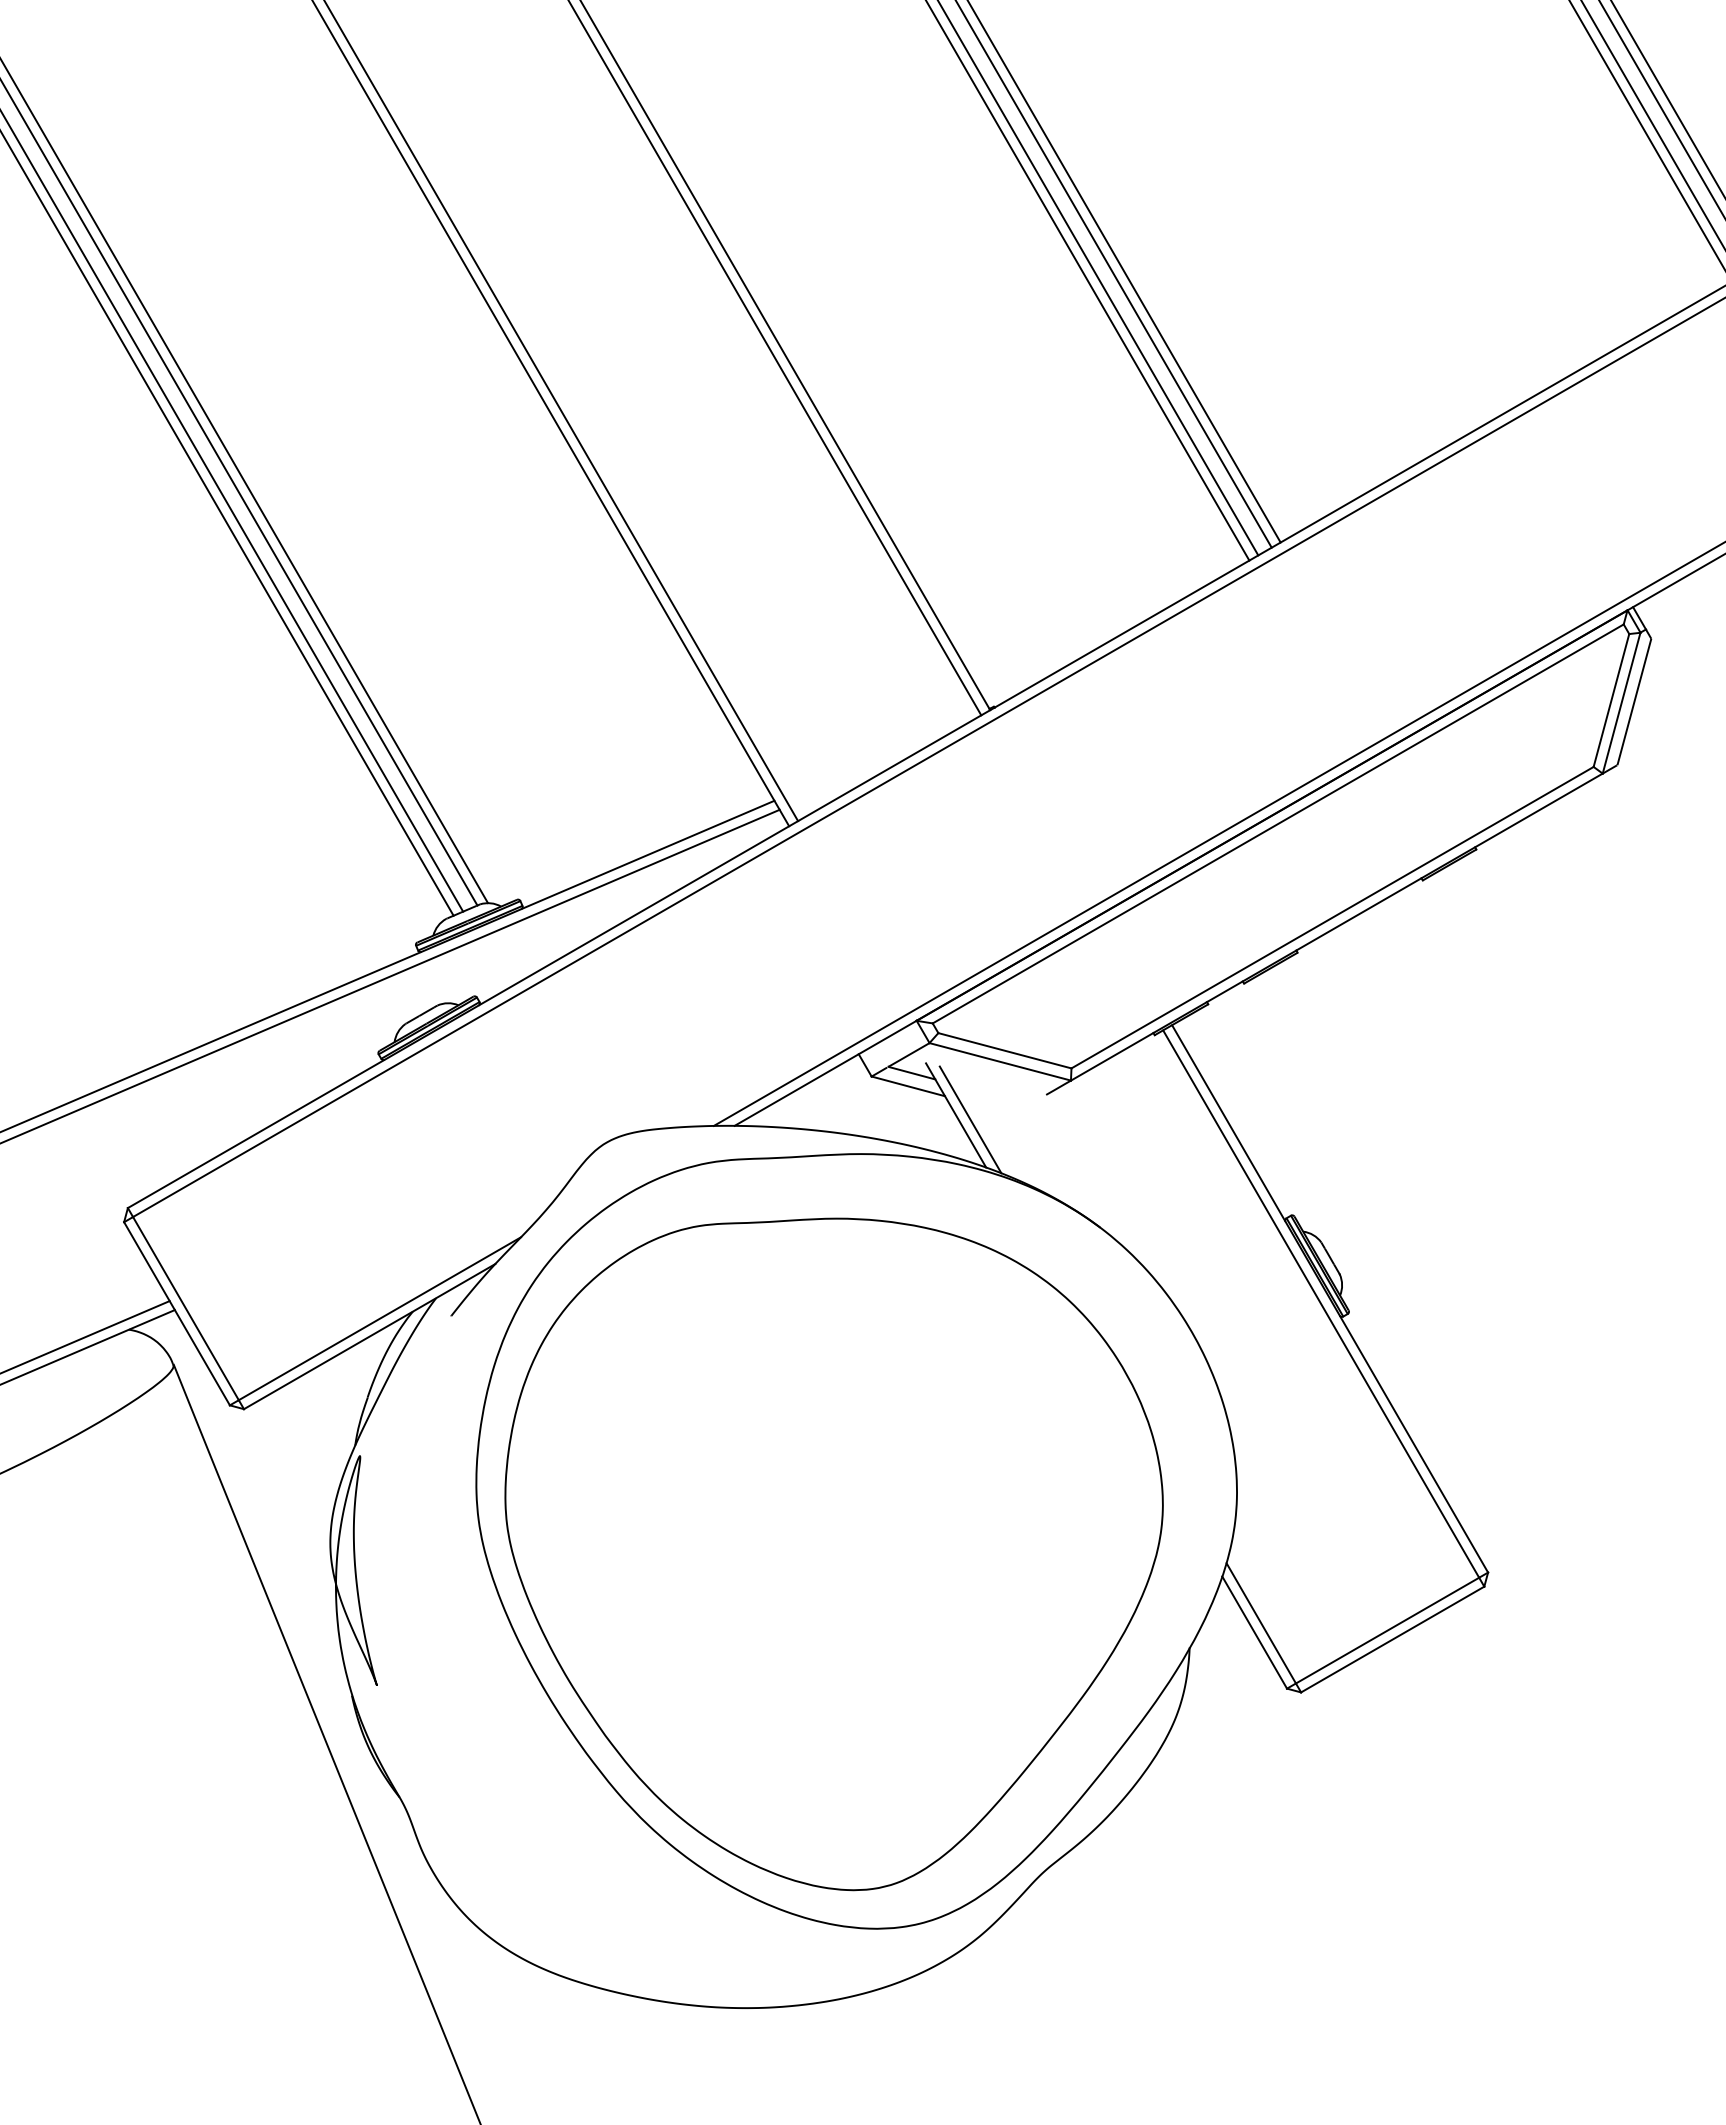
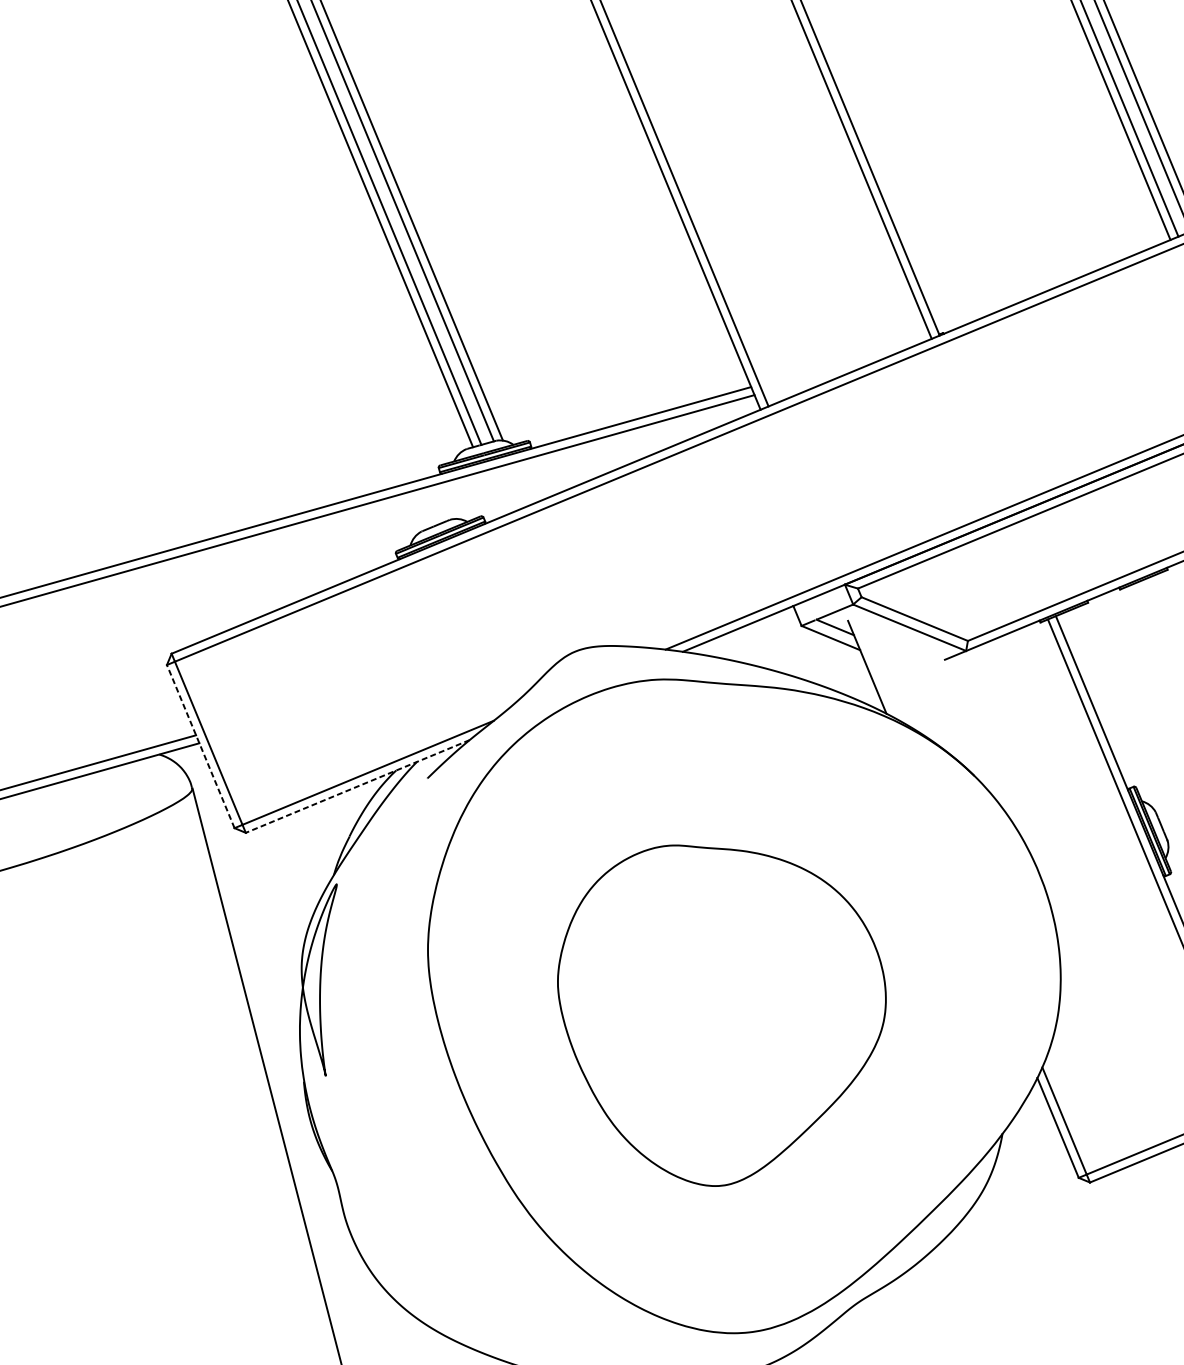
line: (970, 1119) -> (878, 672), removed
line: (177, 1313) -> (201, 746), solid -> dashed
line: (369, 1336) -> (357, 786), solid -> dashed
part: (833, 1554) -> (717, 1017), size x0.6

